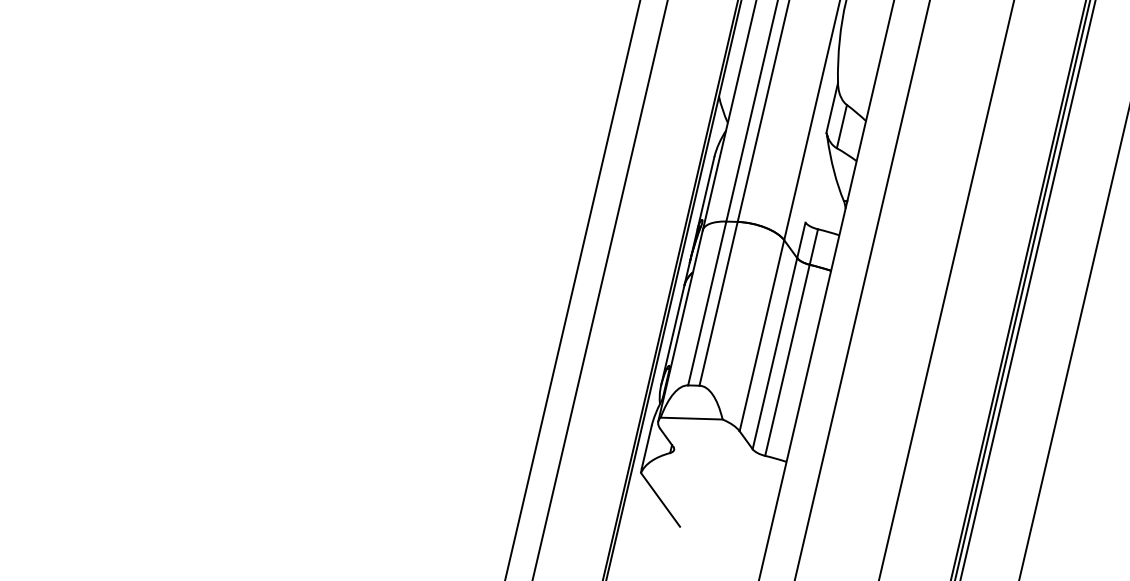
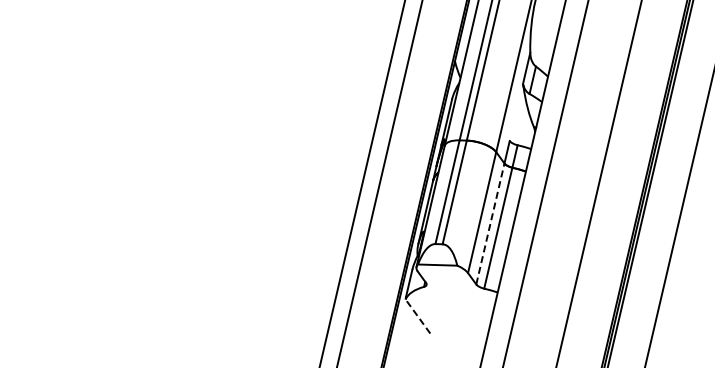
line: (775, 352) -> (490, 223), solid -> dashed
line: (659, 499) -> (417, 316), solid -> dashed

